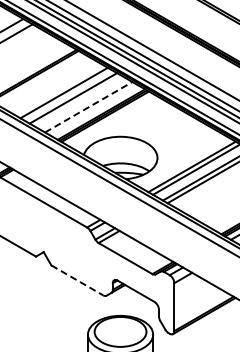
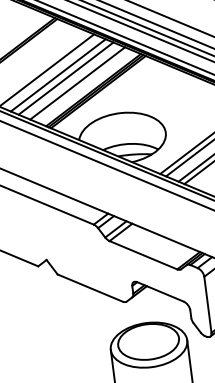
line: (79, 101) -> (65, 78), added
line: (89, 107) -> (78, 83), dashed -> solid
line: (77, 280) -> (90, 288), dashed -> solid

